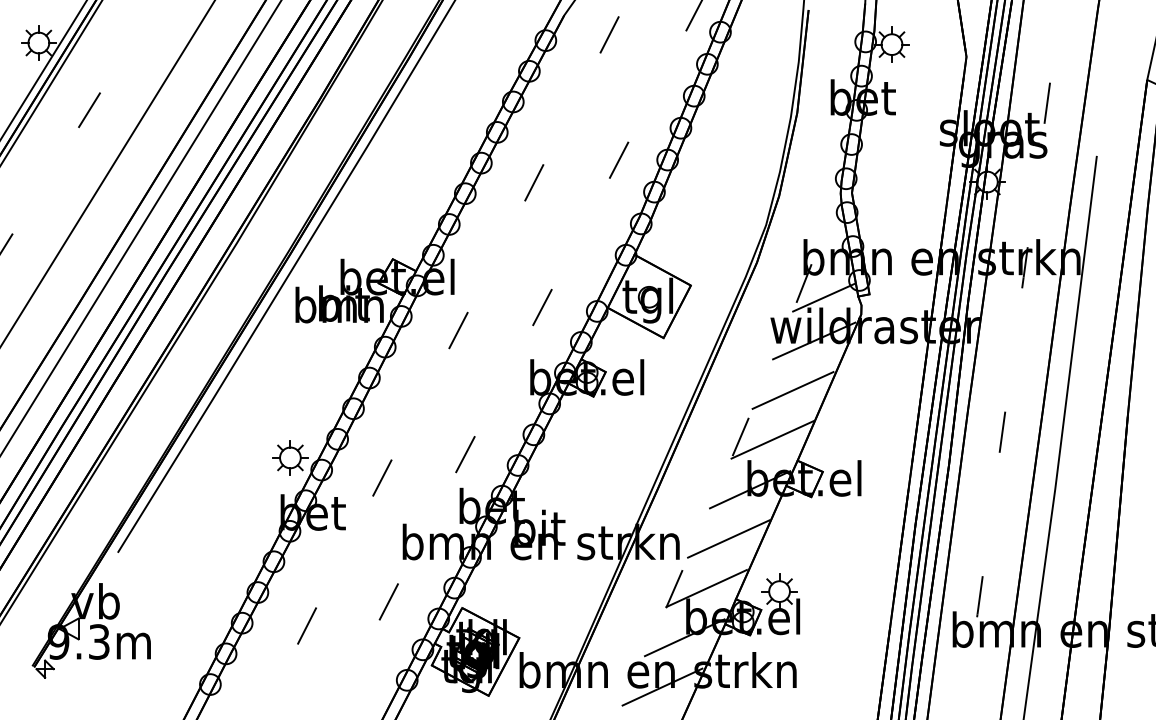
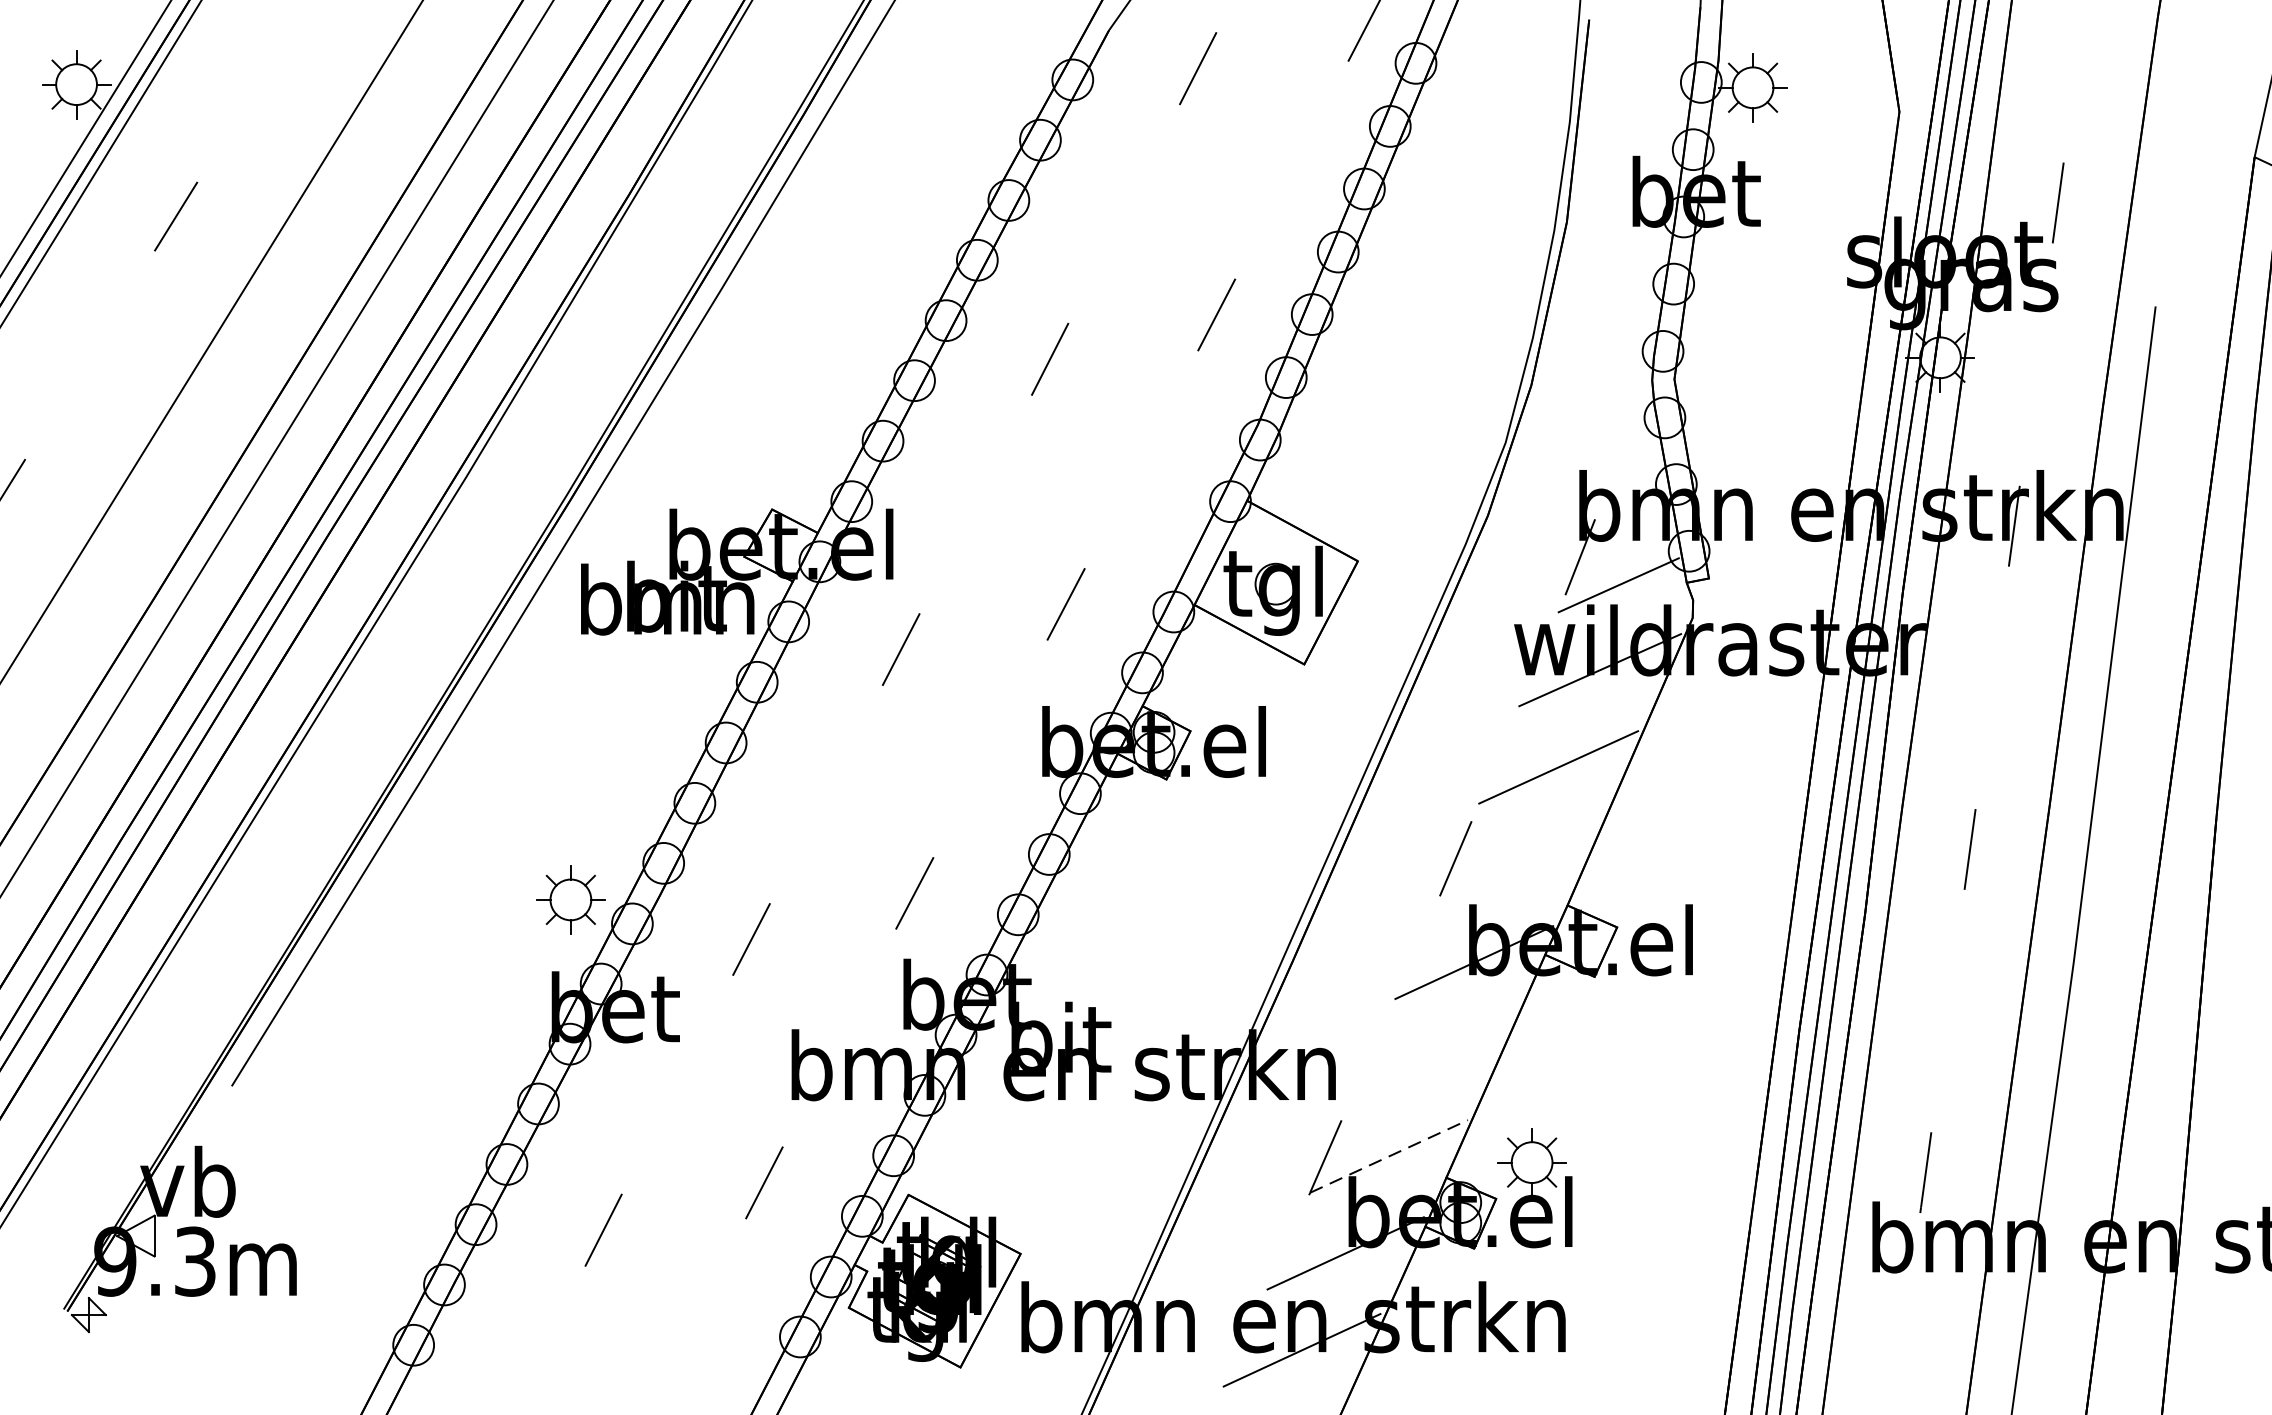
line: (772, 439) -> (1518, 863), removed
line: (728, 538) -> (1431, 1058), removed
line: (707, 588) -> (1390, 1156), solid -> dashed

